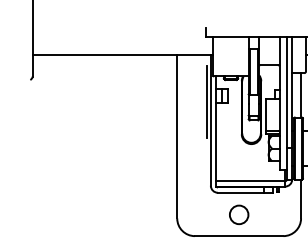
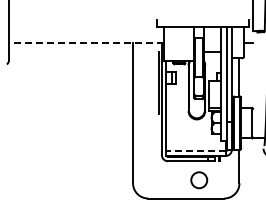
line: (123, 55) -> (86, 43), solid -> dashed
line: (251, 181) -> (196, 151), solid -> dashed
circle: (239, 215) -> (199, 180), moved

